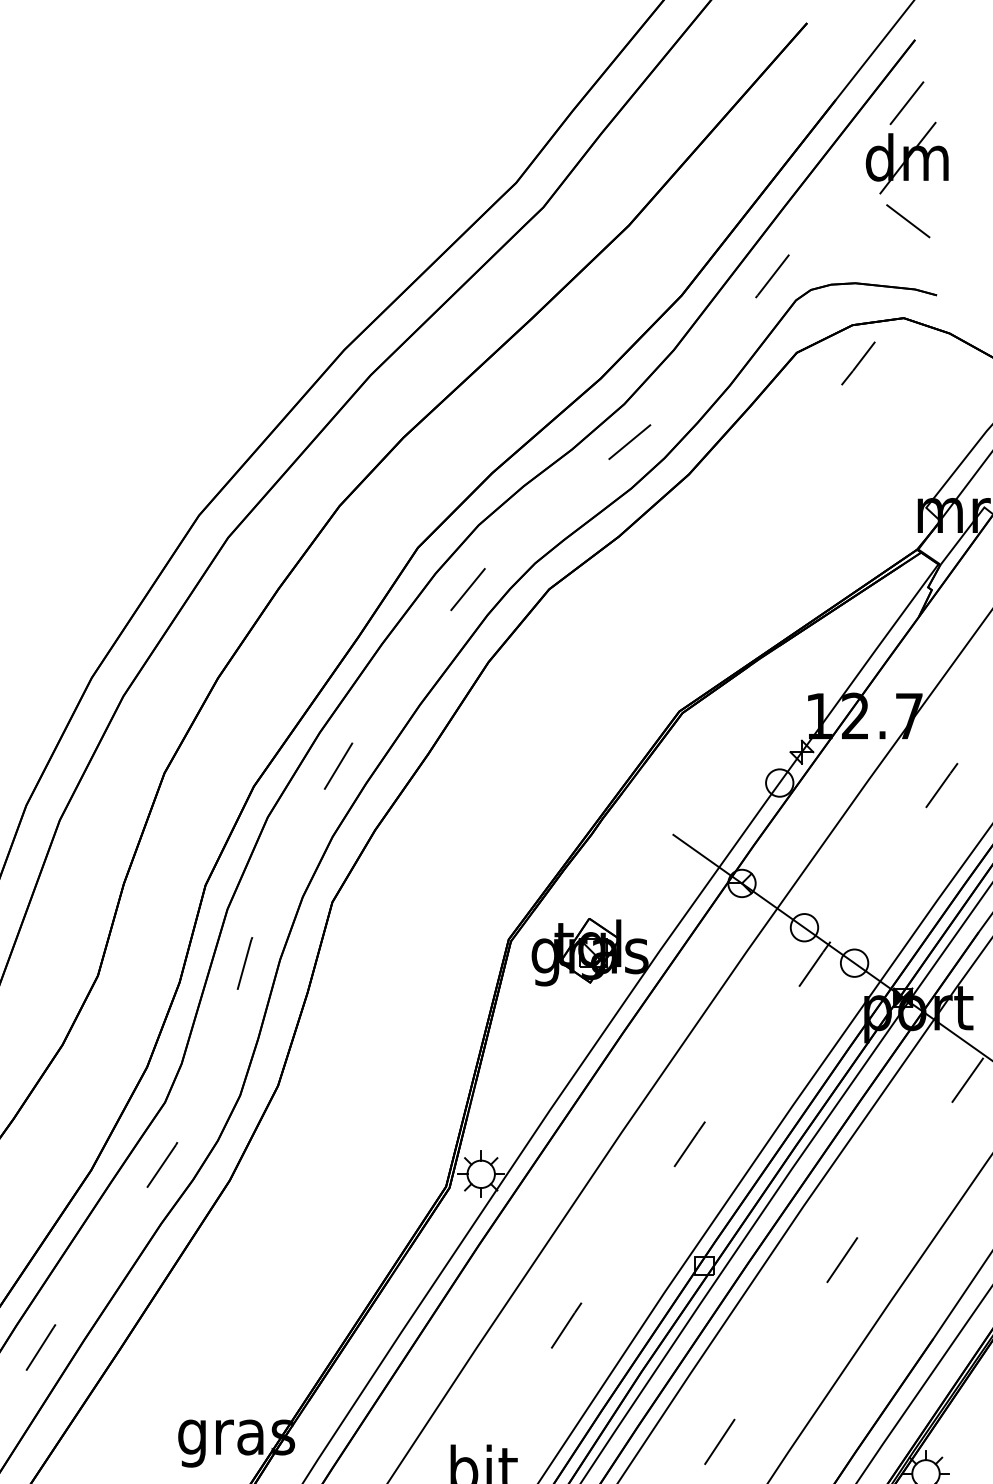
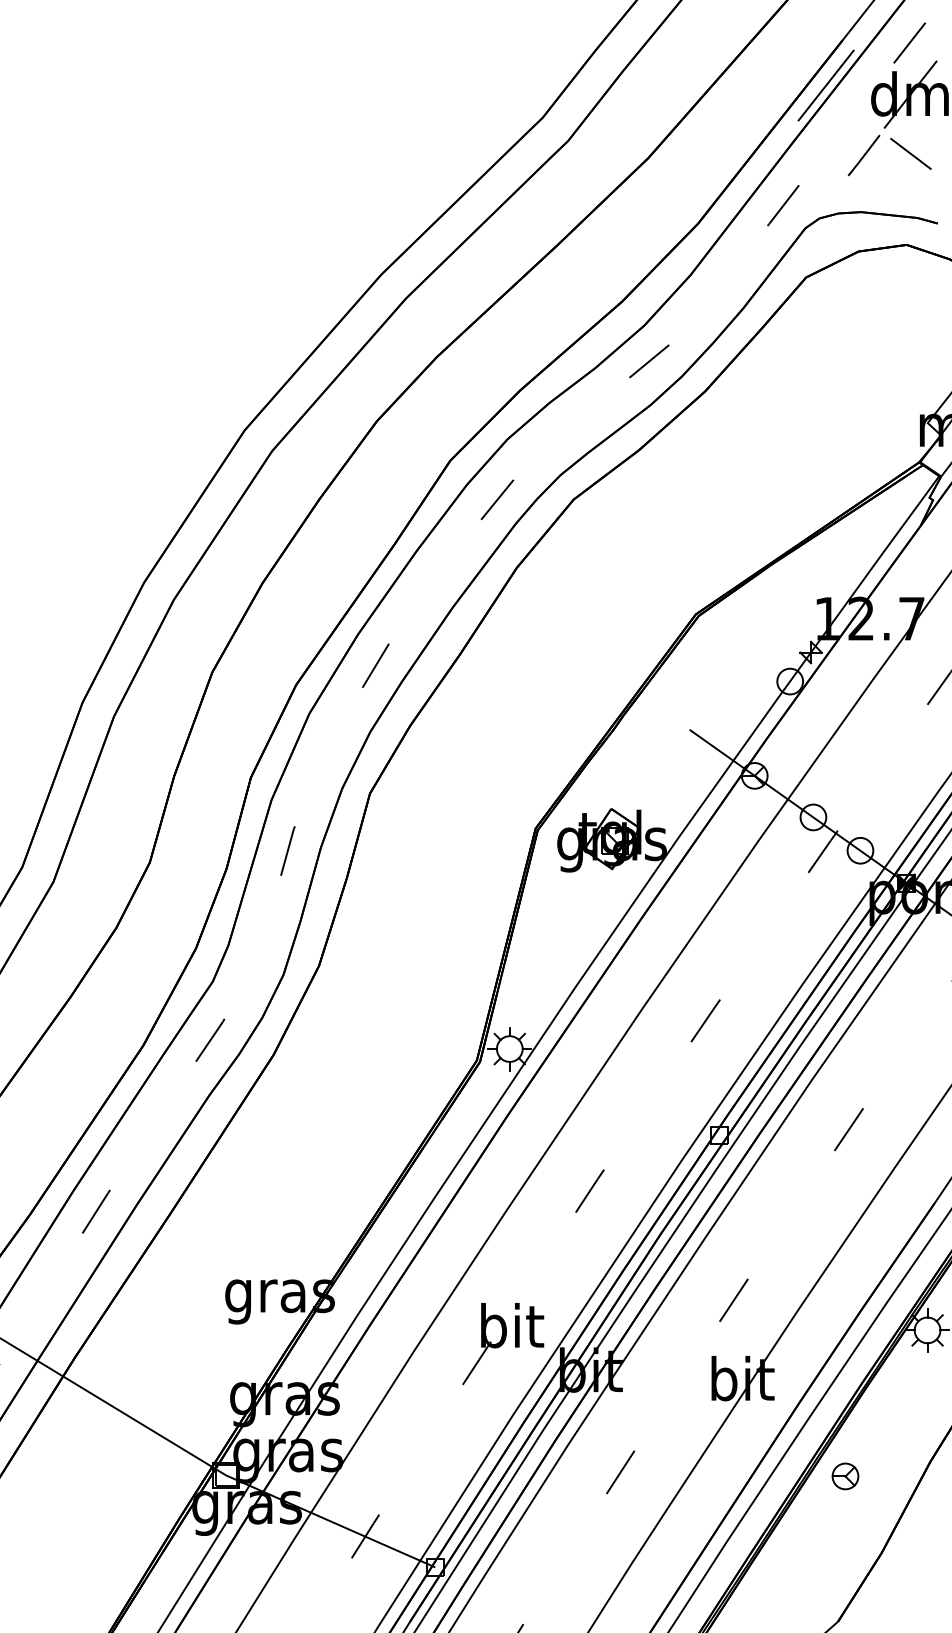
line: (817, 148) -> (825, 85), added
line: (857, 362) -> (863, 154), moved

